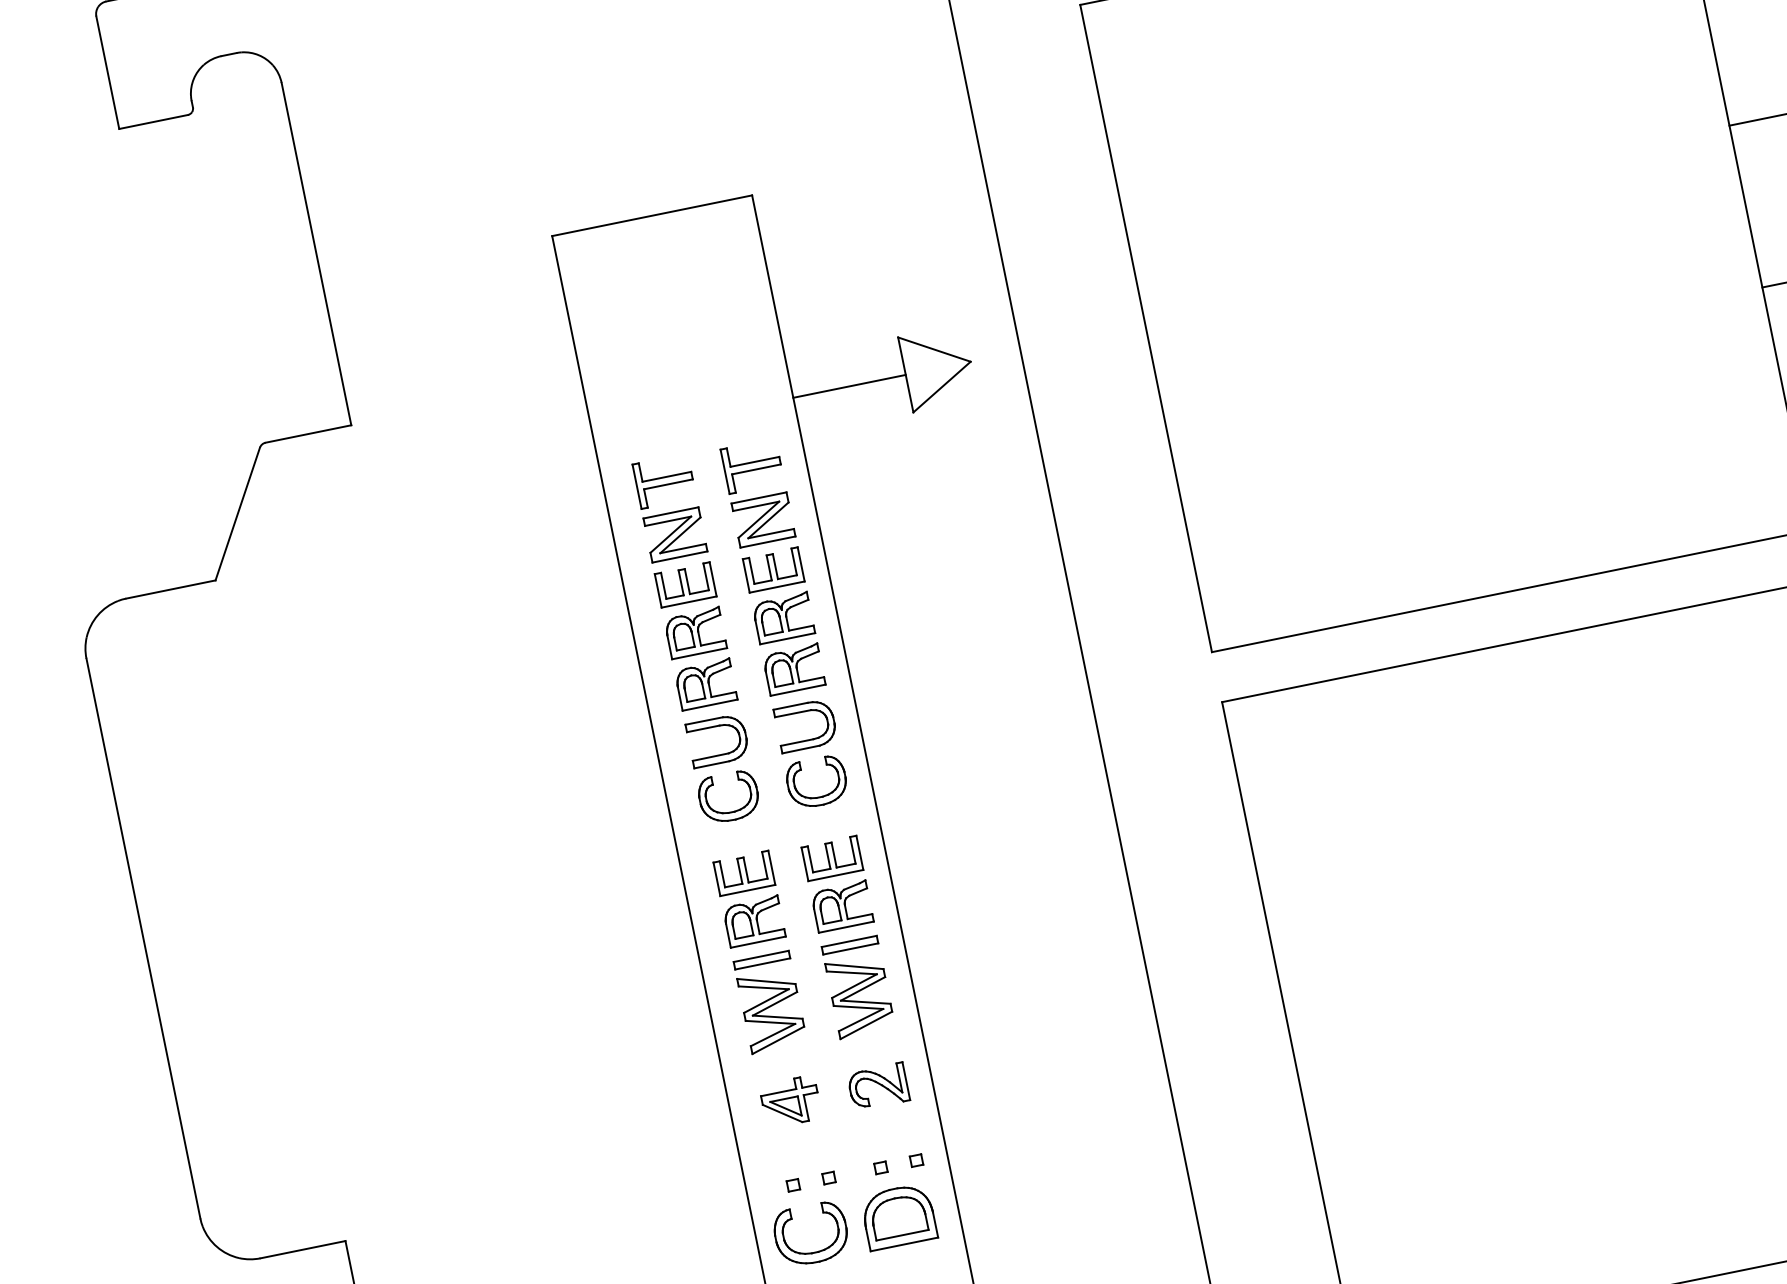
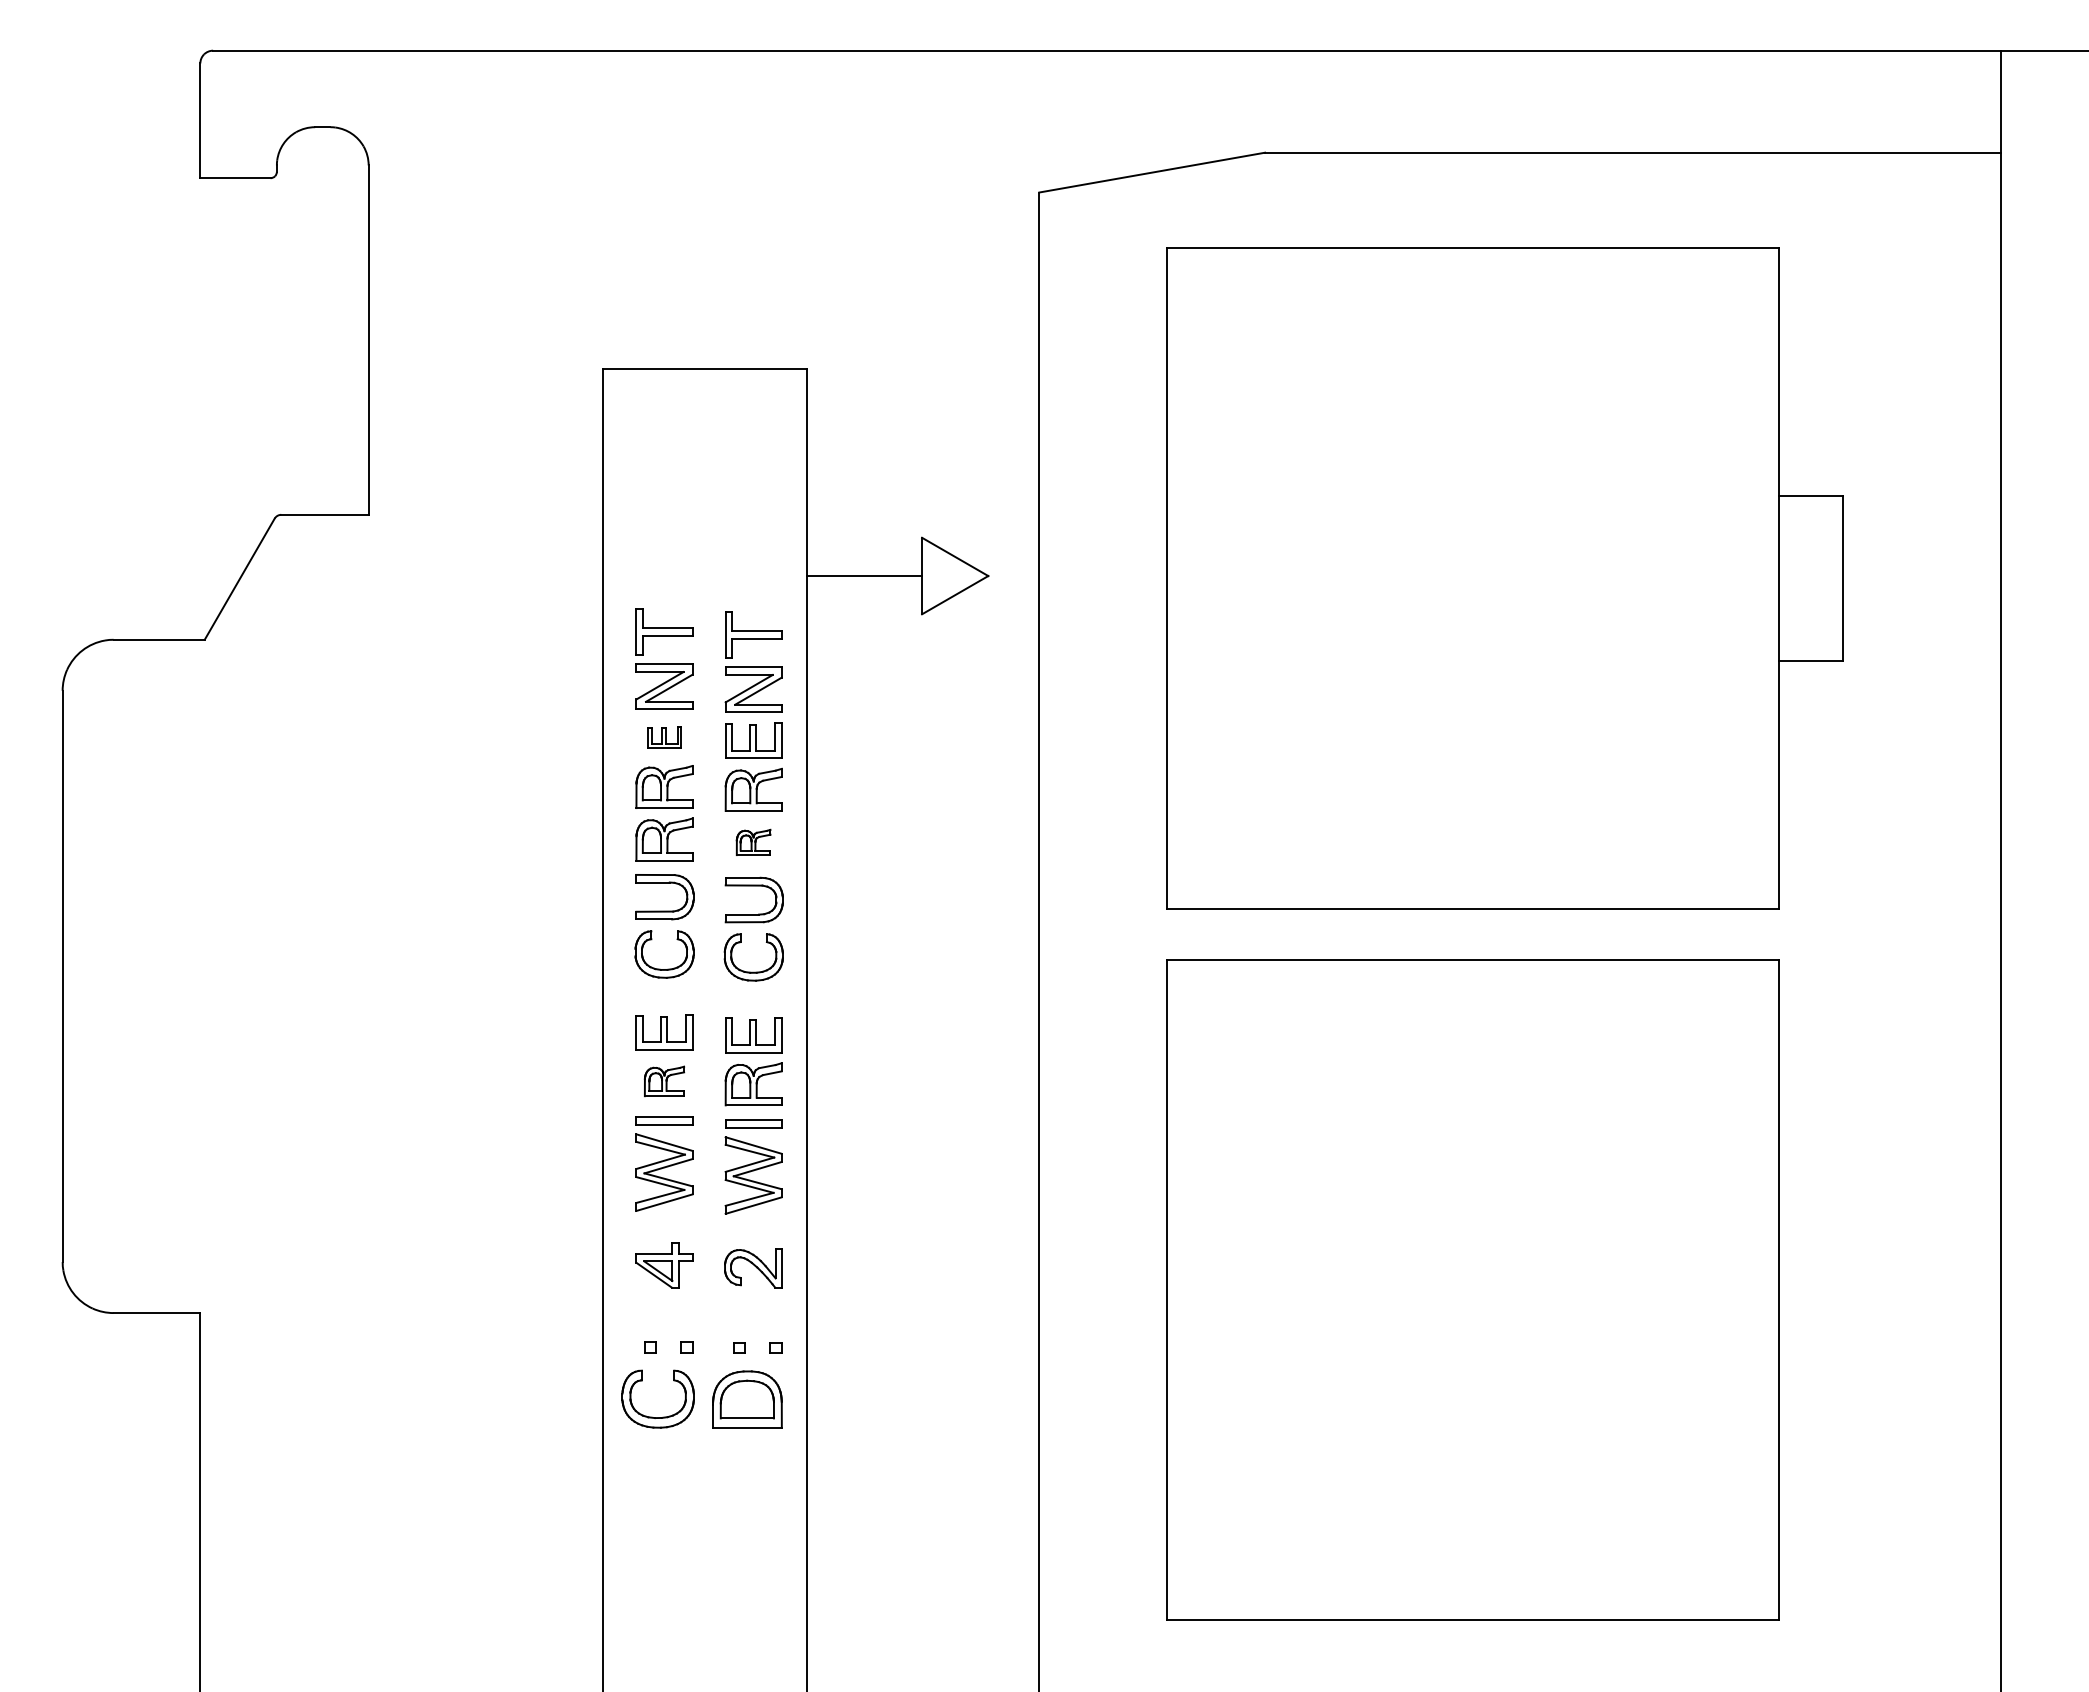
part: (685, 584) -> (664, 737), size x0.6
part: (793, 669) -> (753, 842), size x0.6
part: (754, 921) -> (664, 1081), size x0.7

